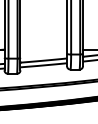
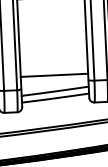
line: (43, 49) -> (54, 75), added

